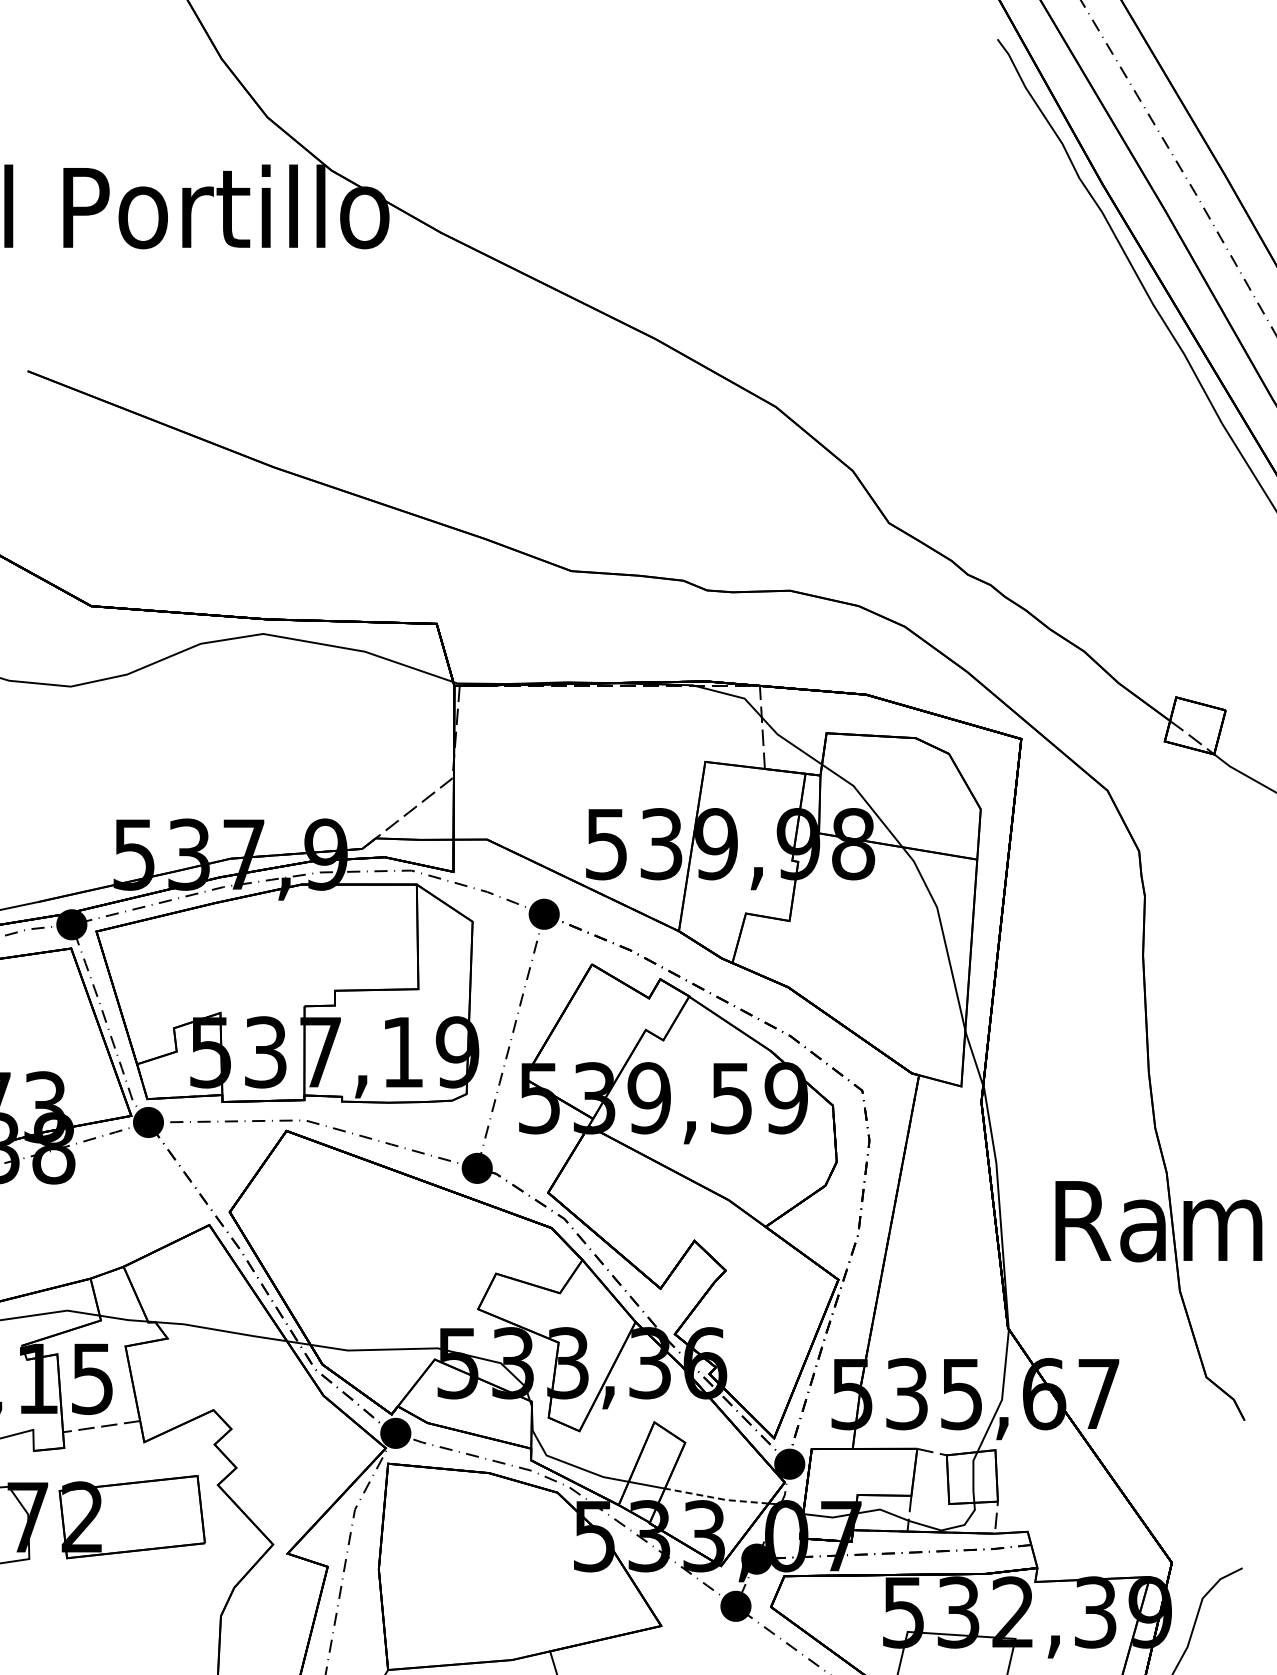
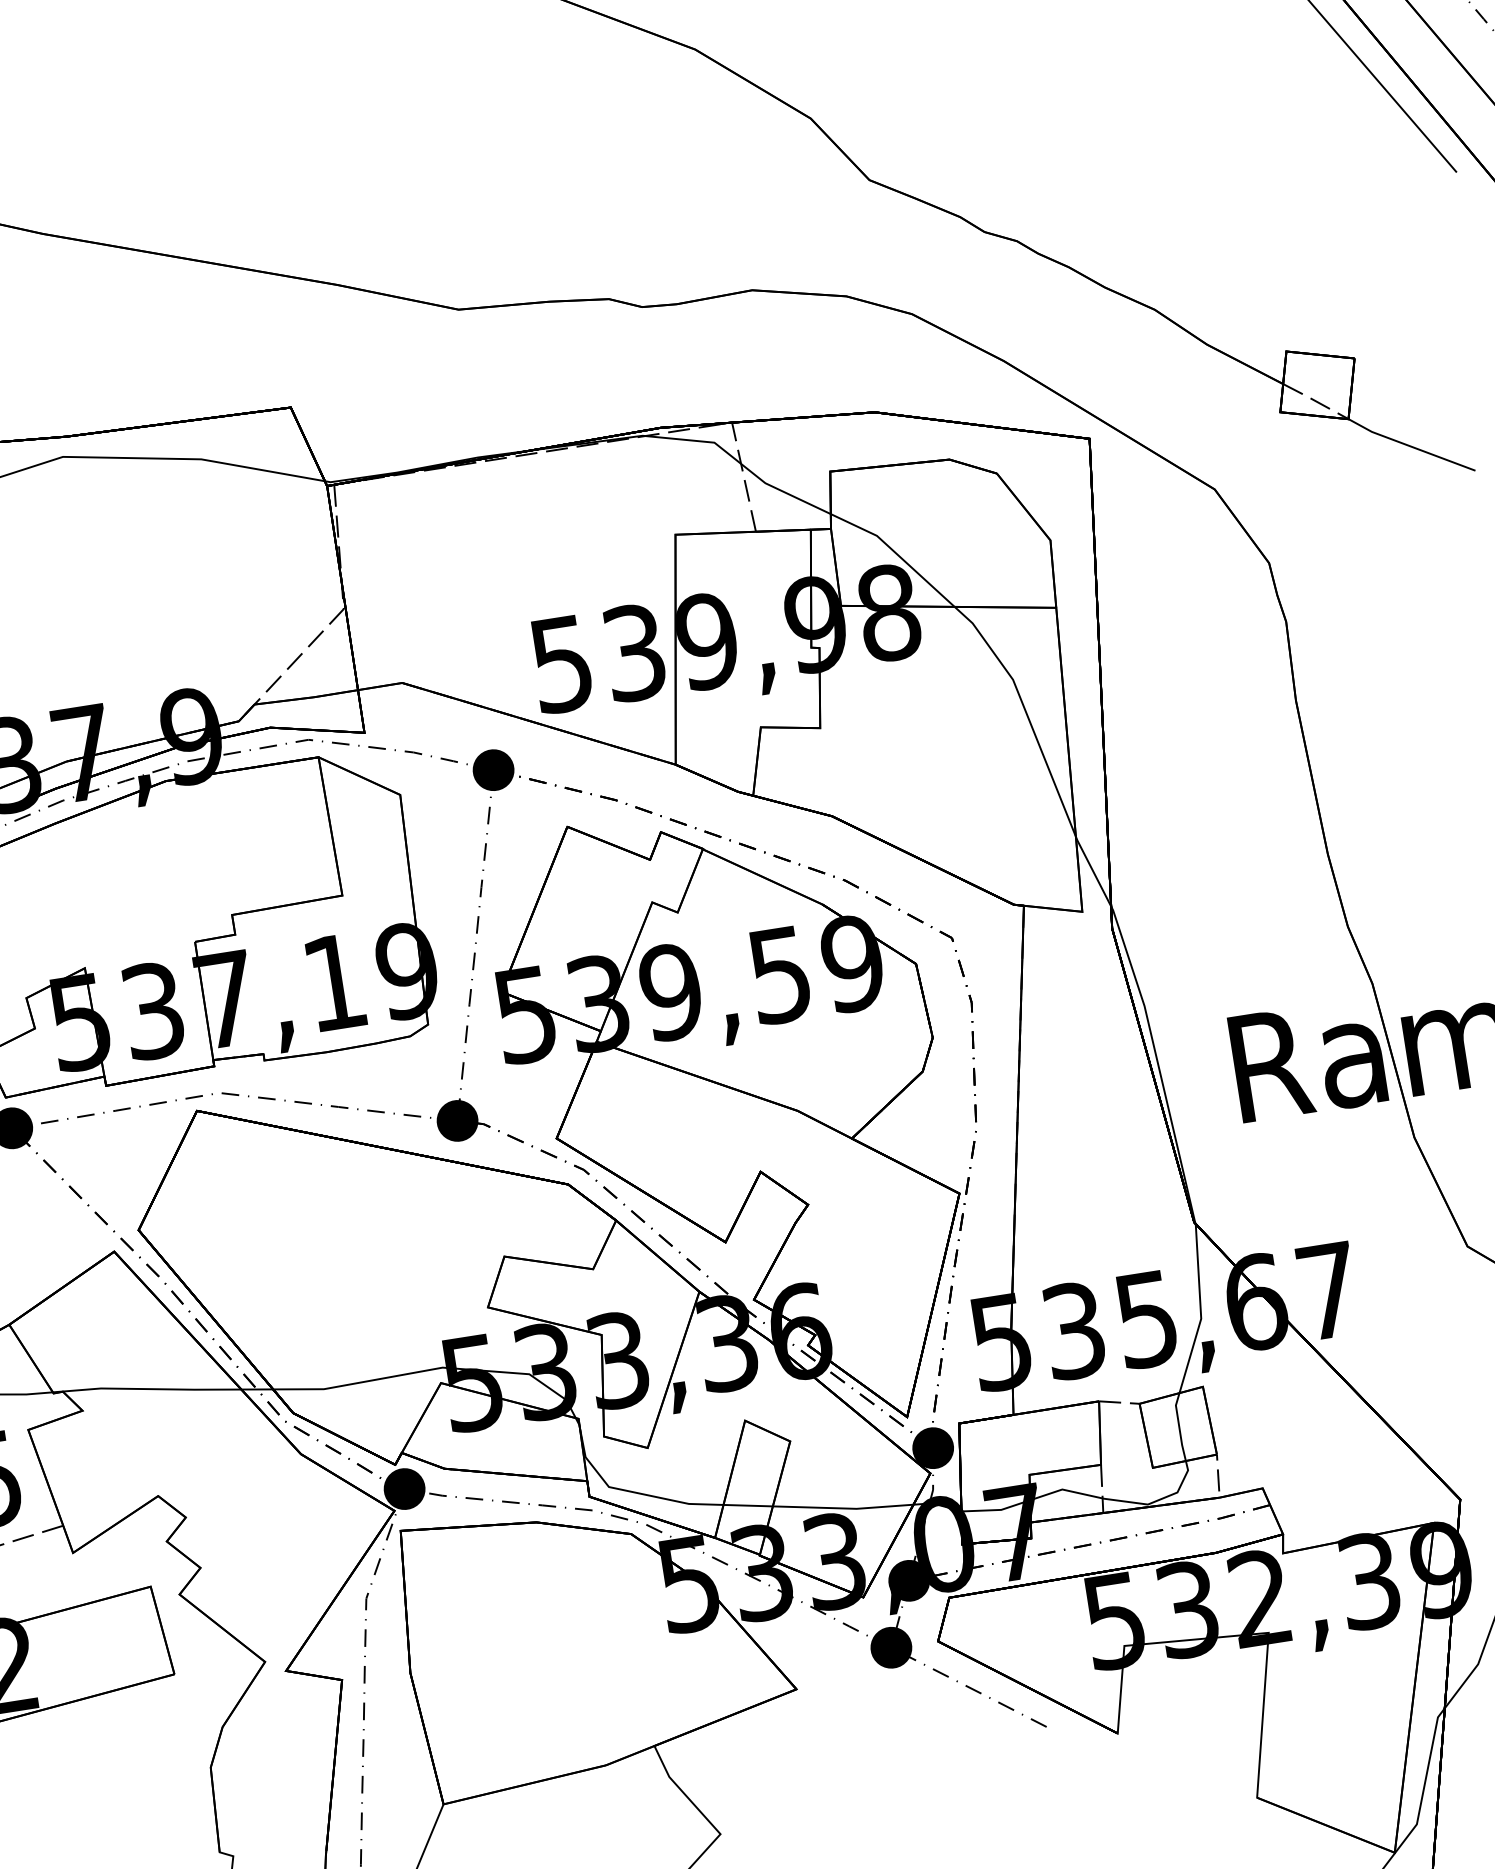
line: (716, 1498) -> (843, 1508), dashed -> solid

